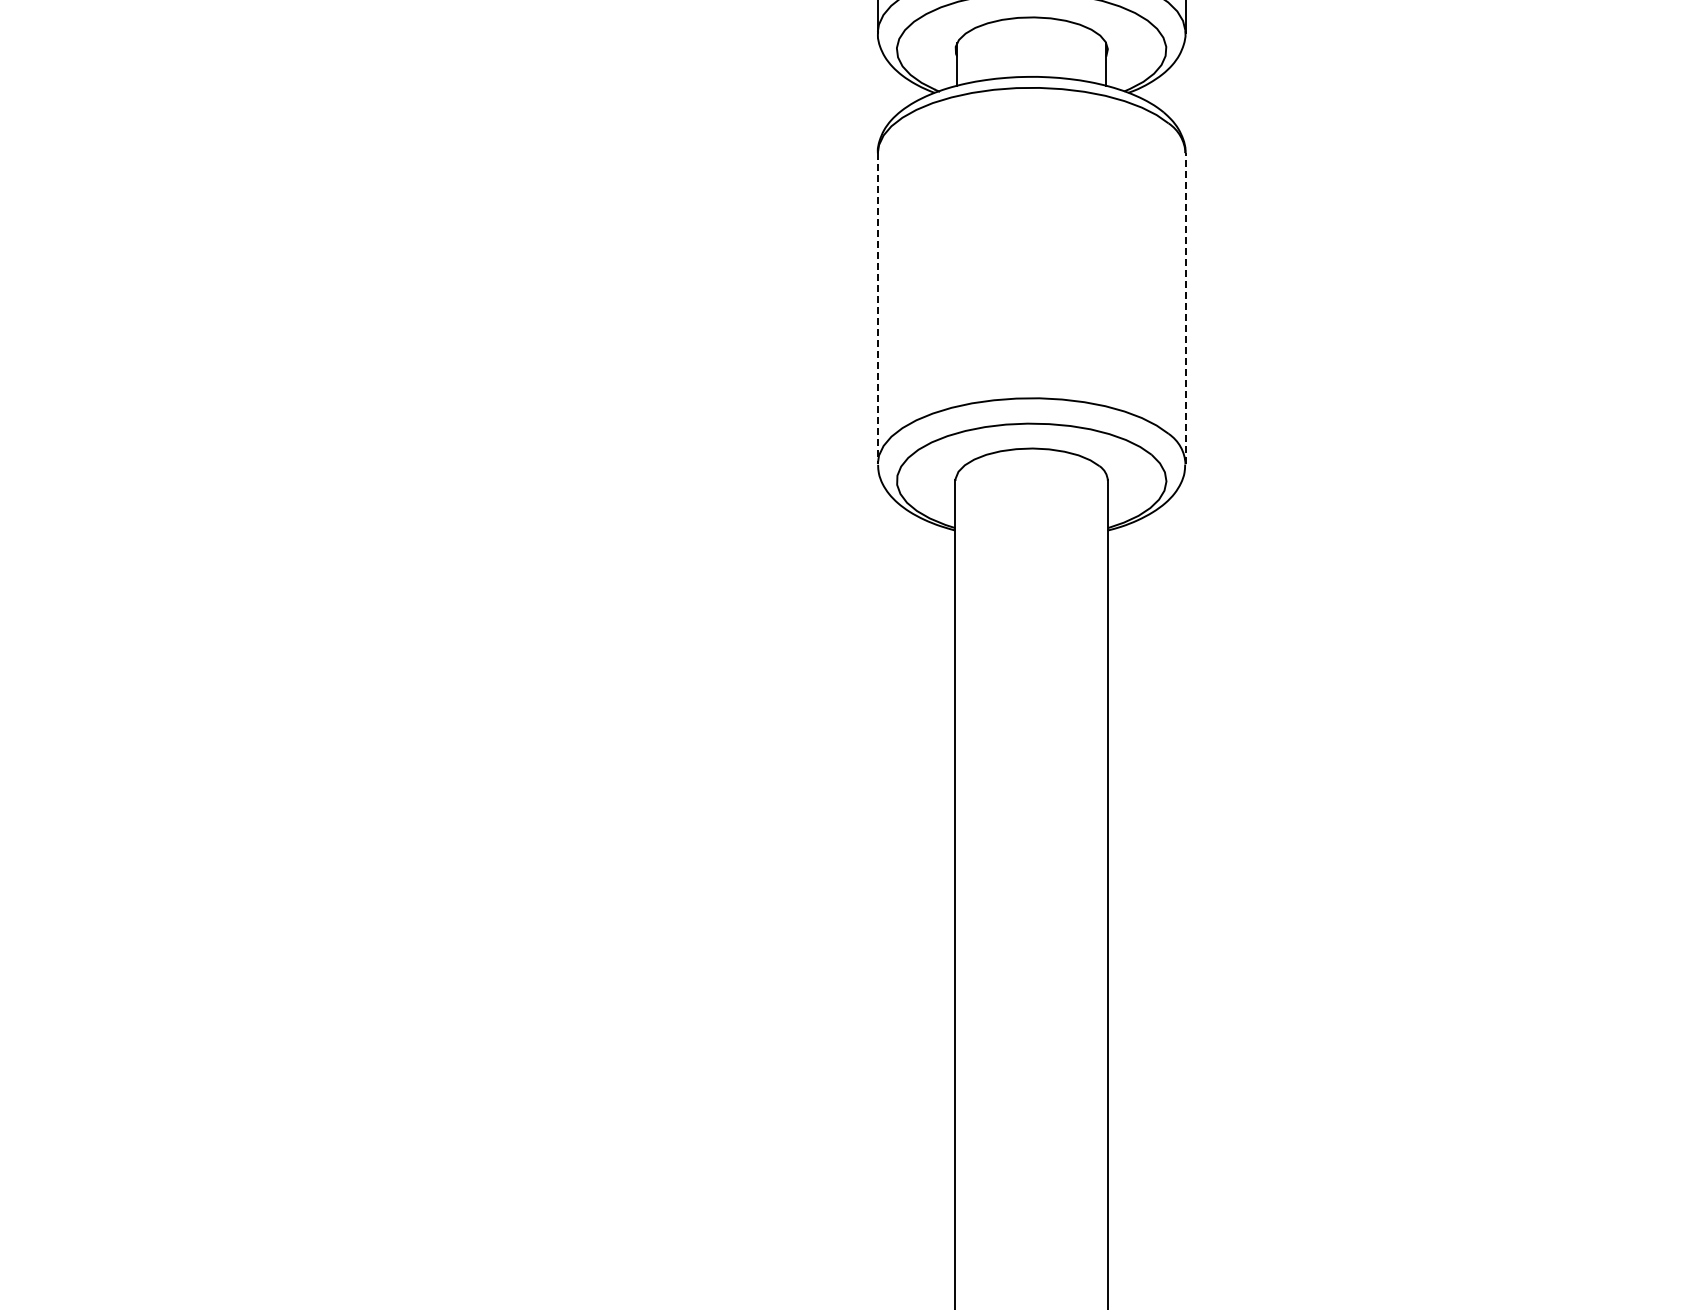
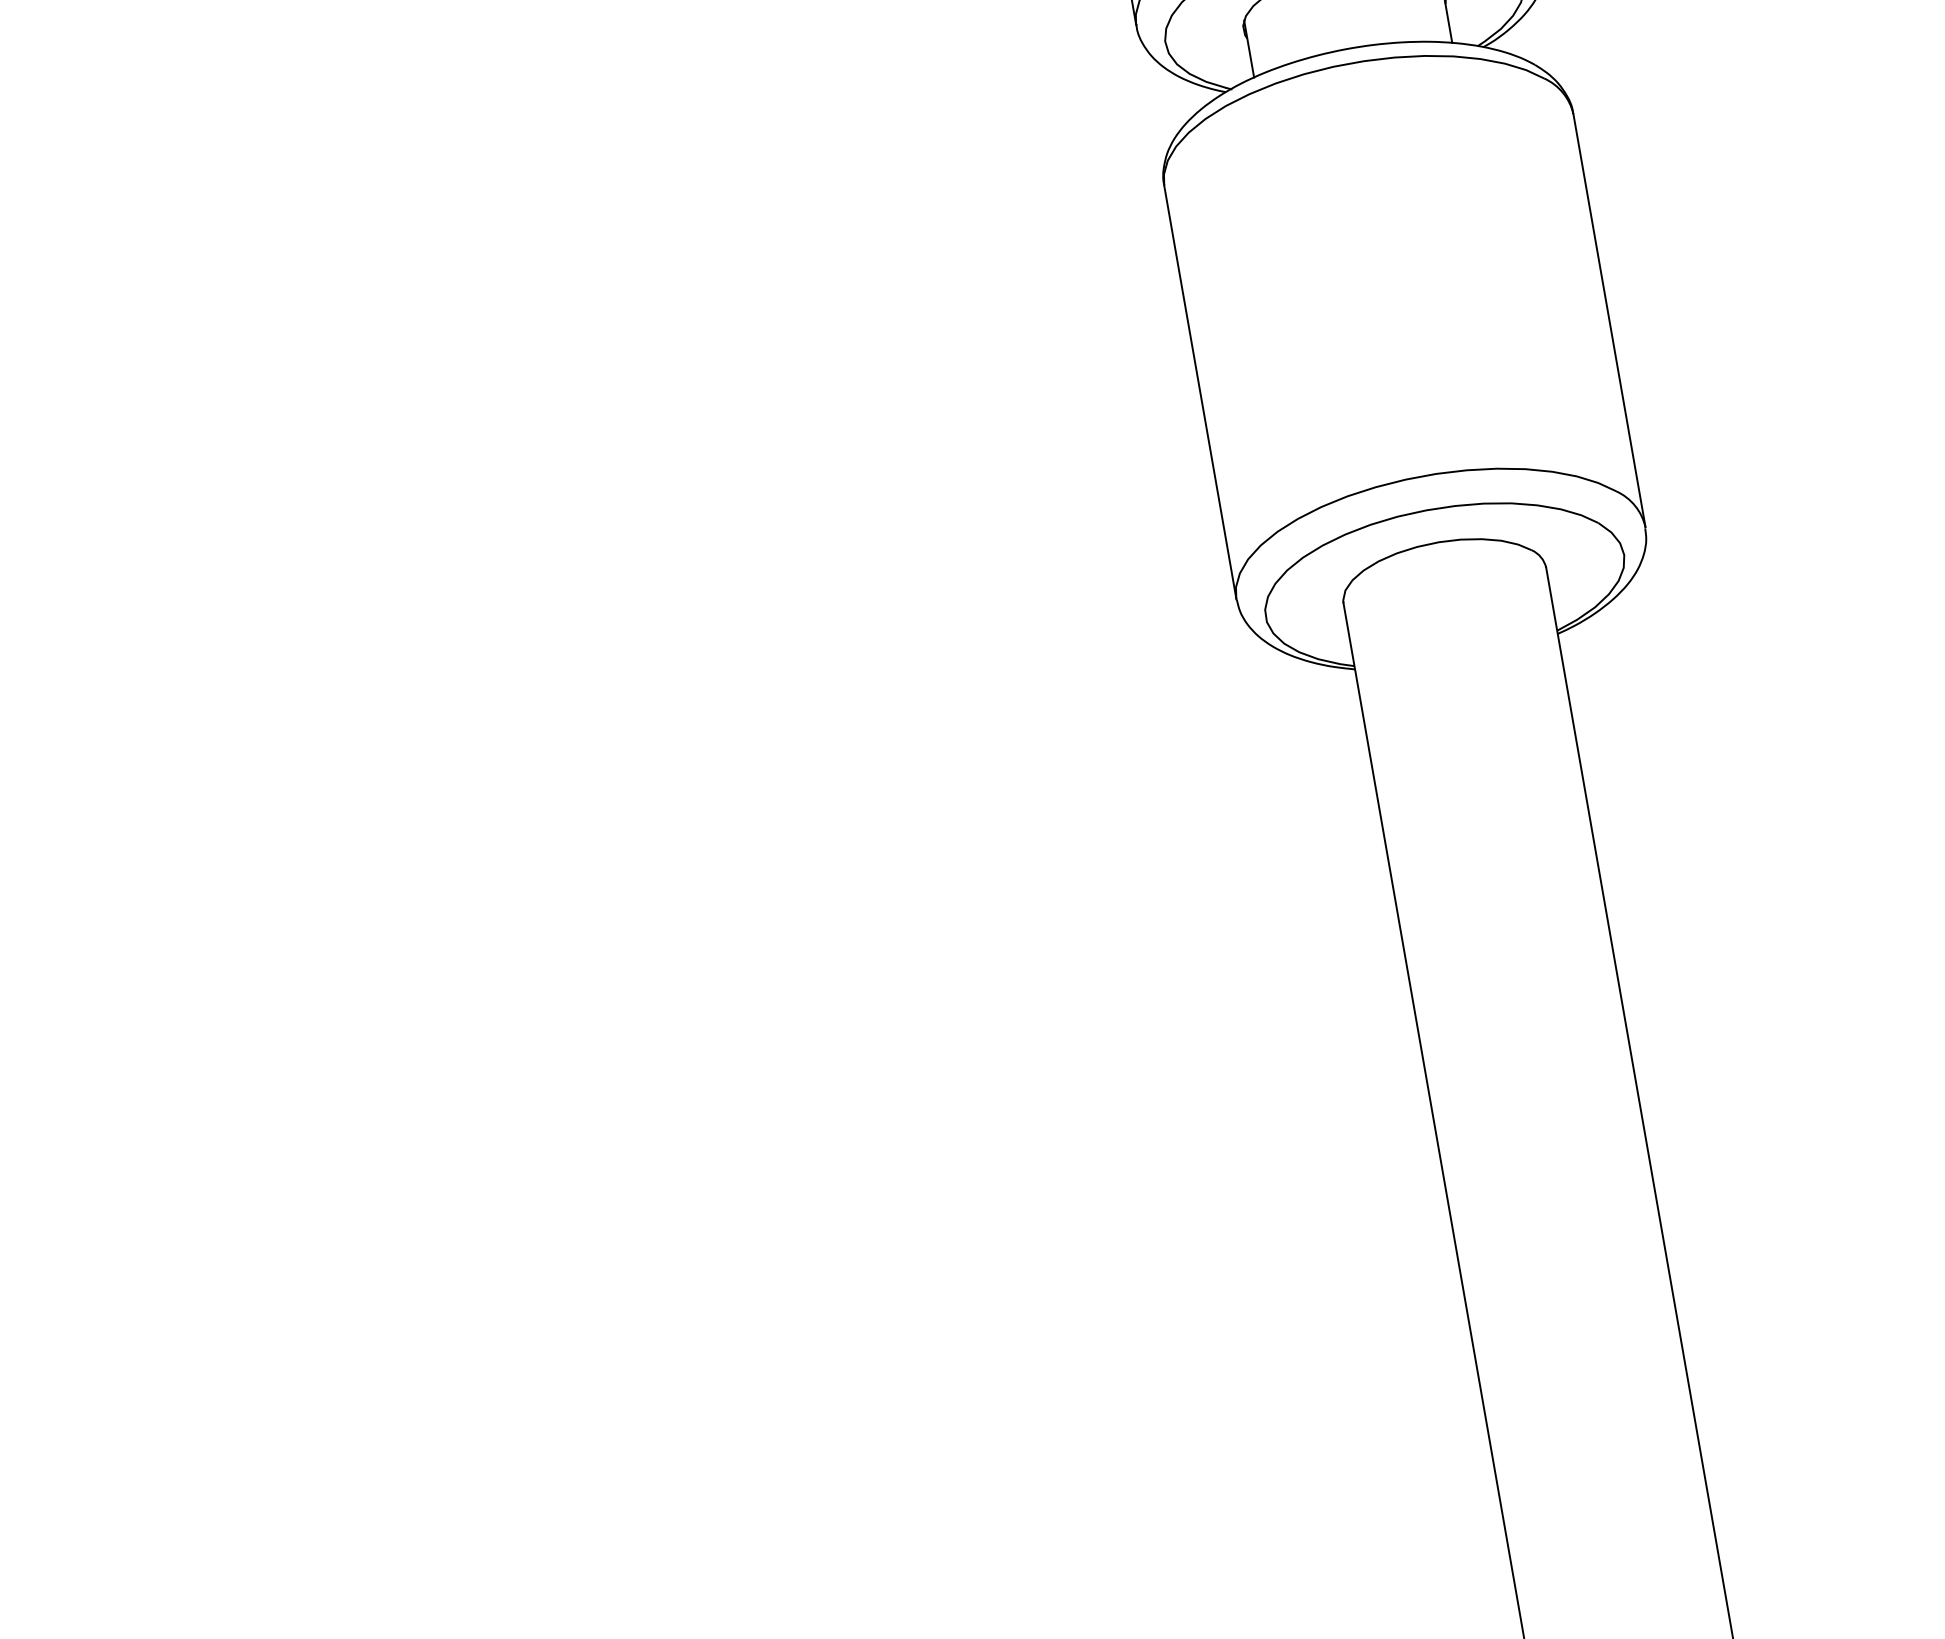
line: (1185, 307) -> (1609, 319), dashed -> solid
line: (877, 308) -> (1199, 392), dashed -> solid

